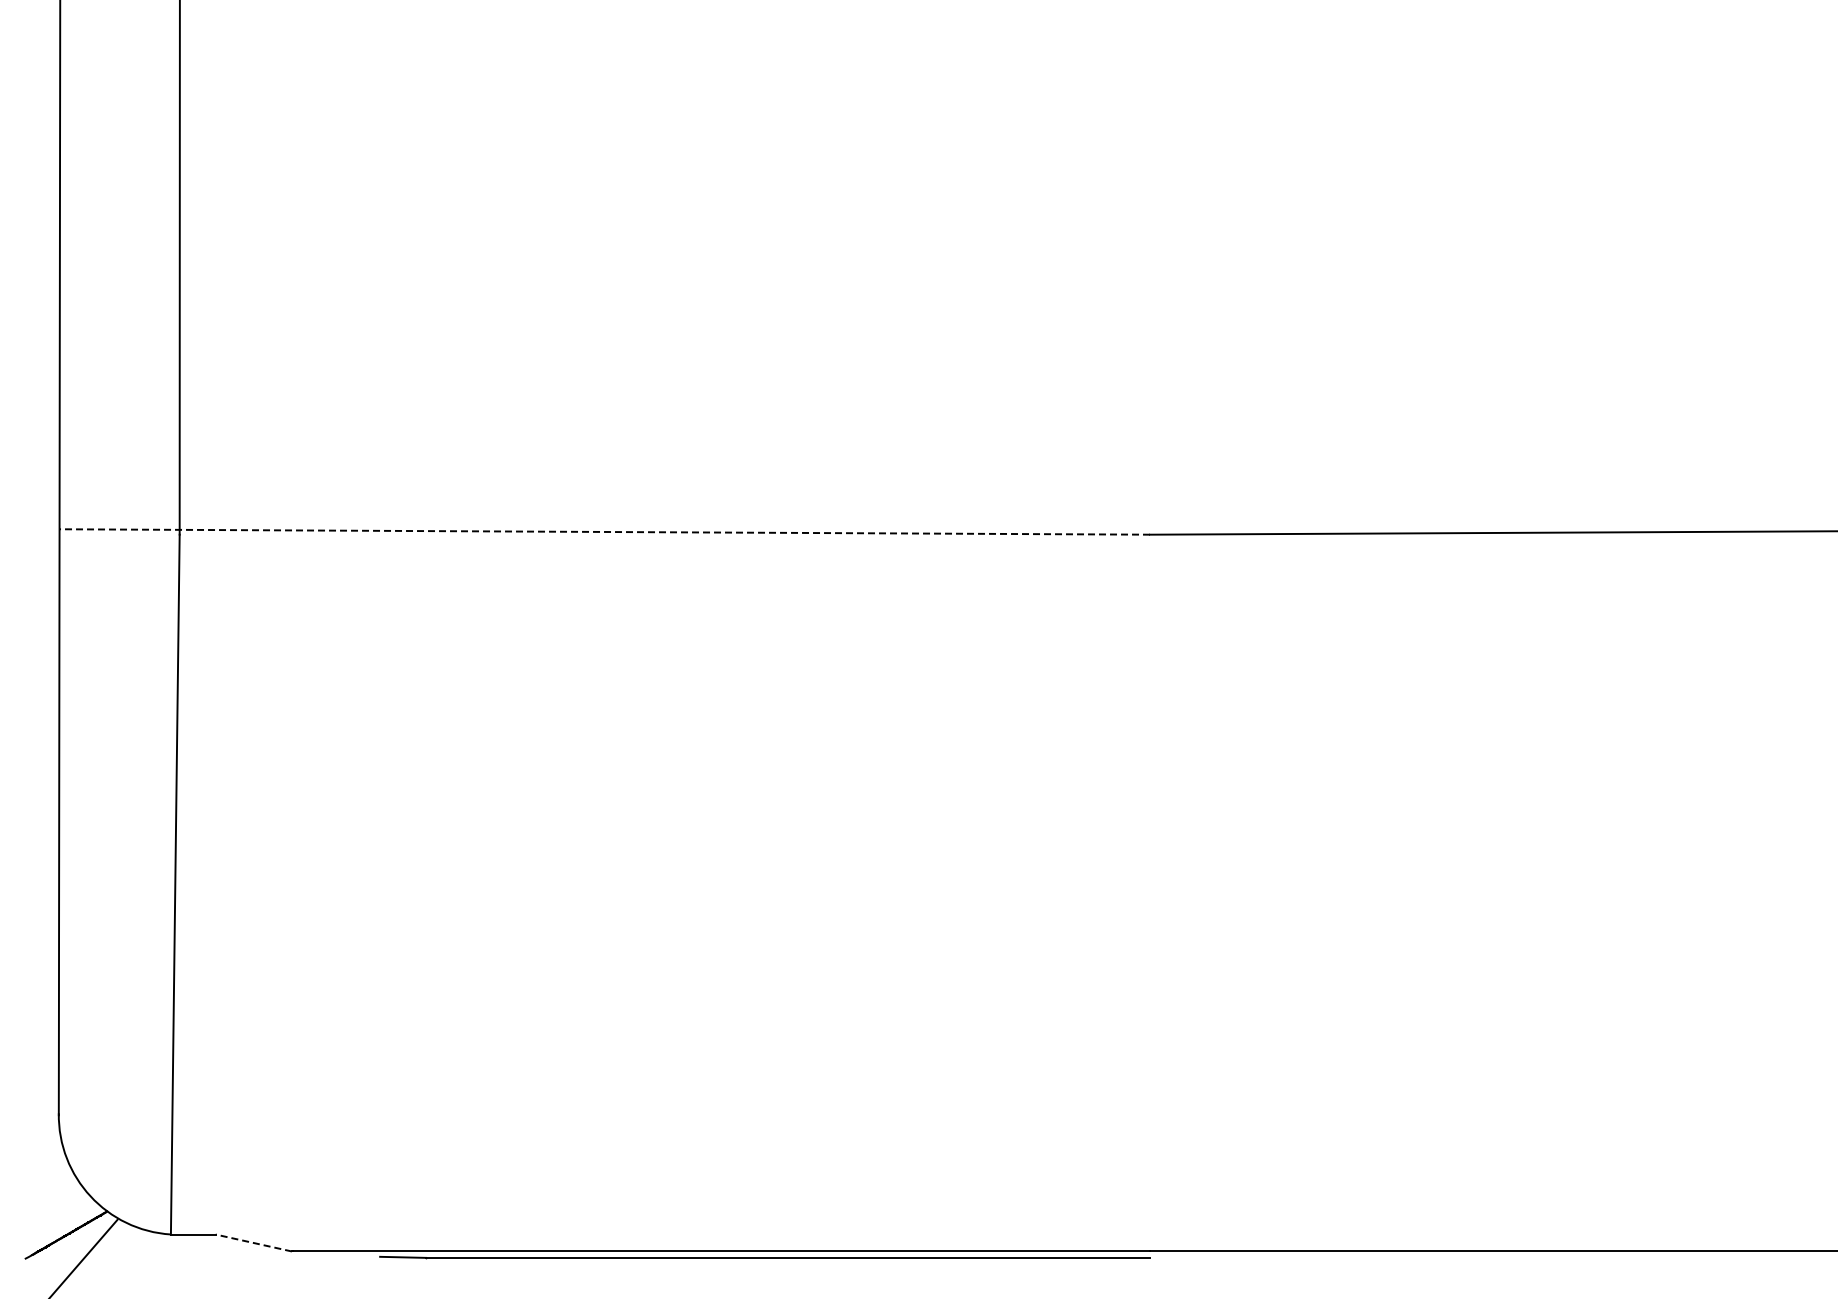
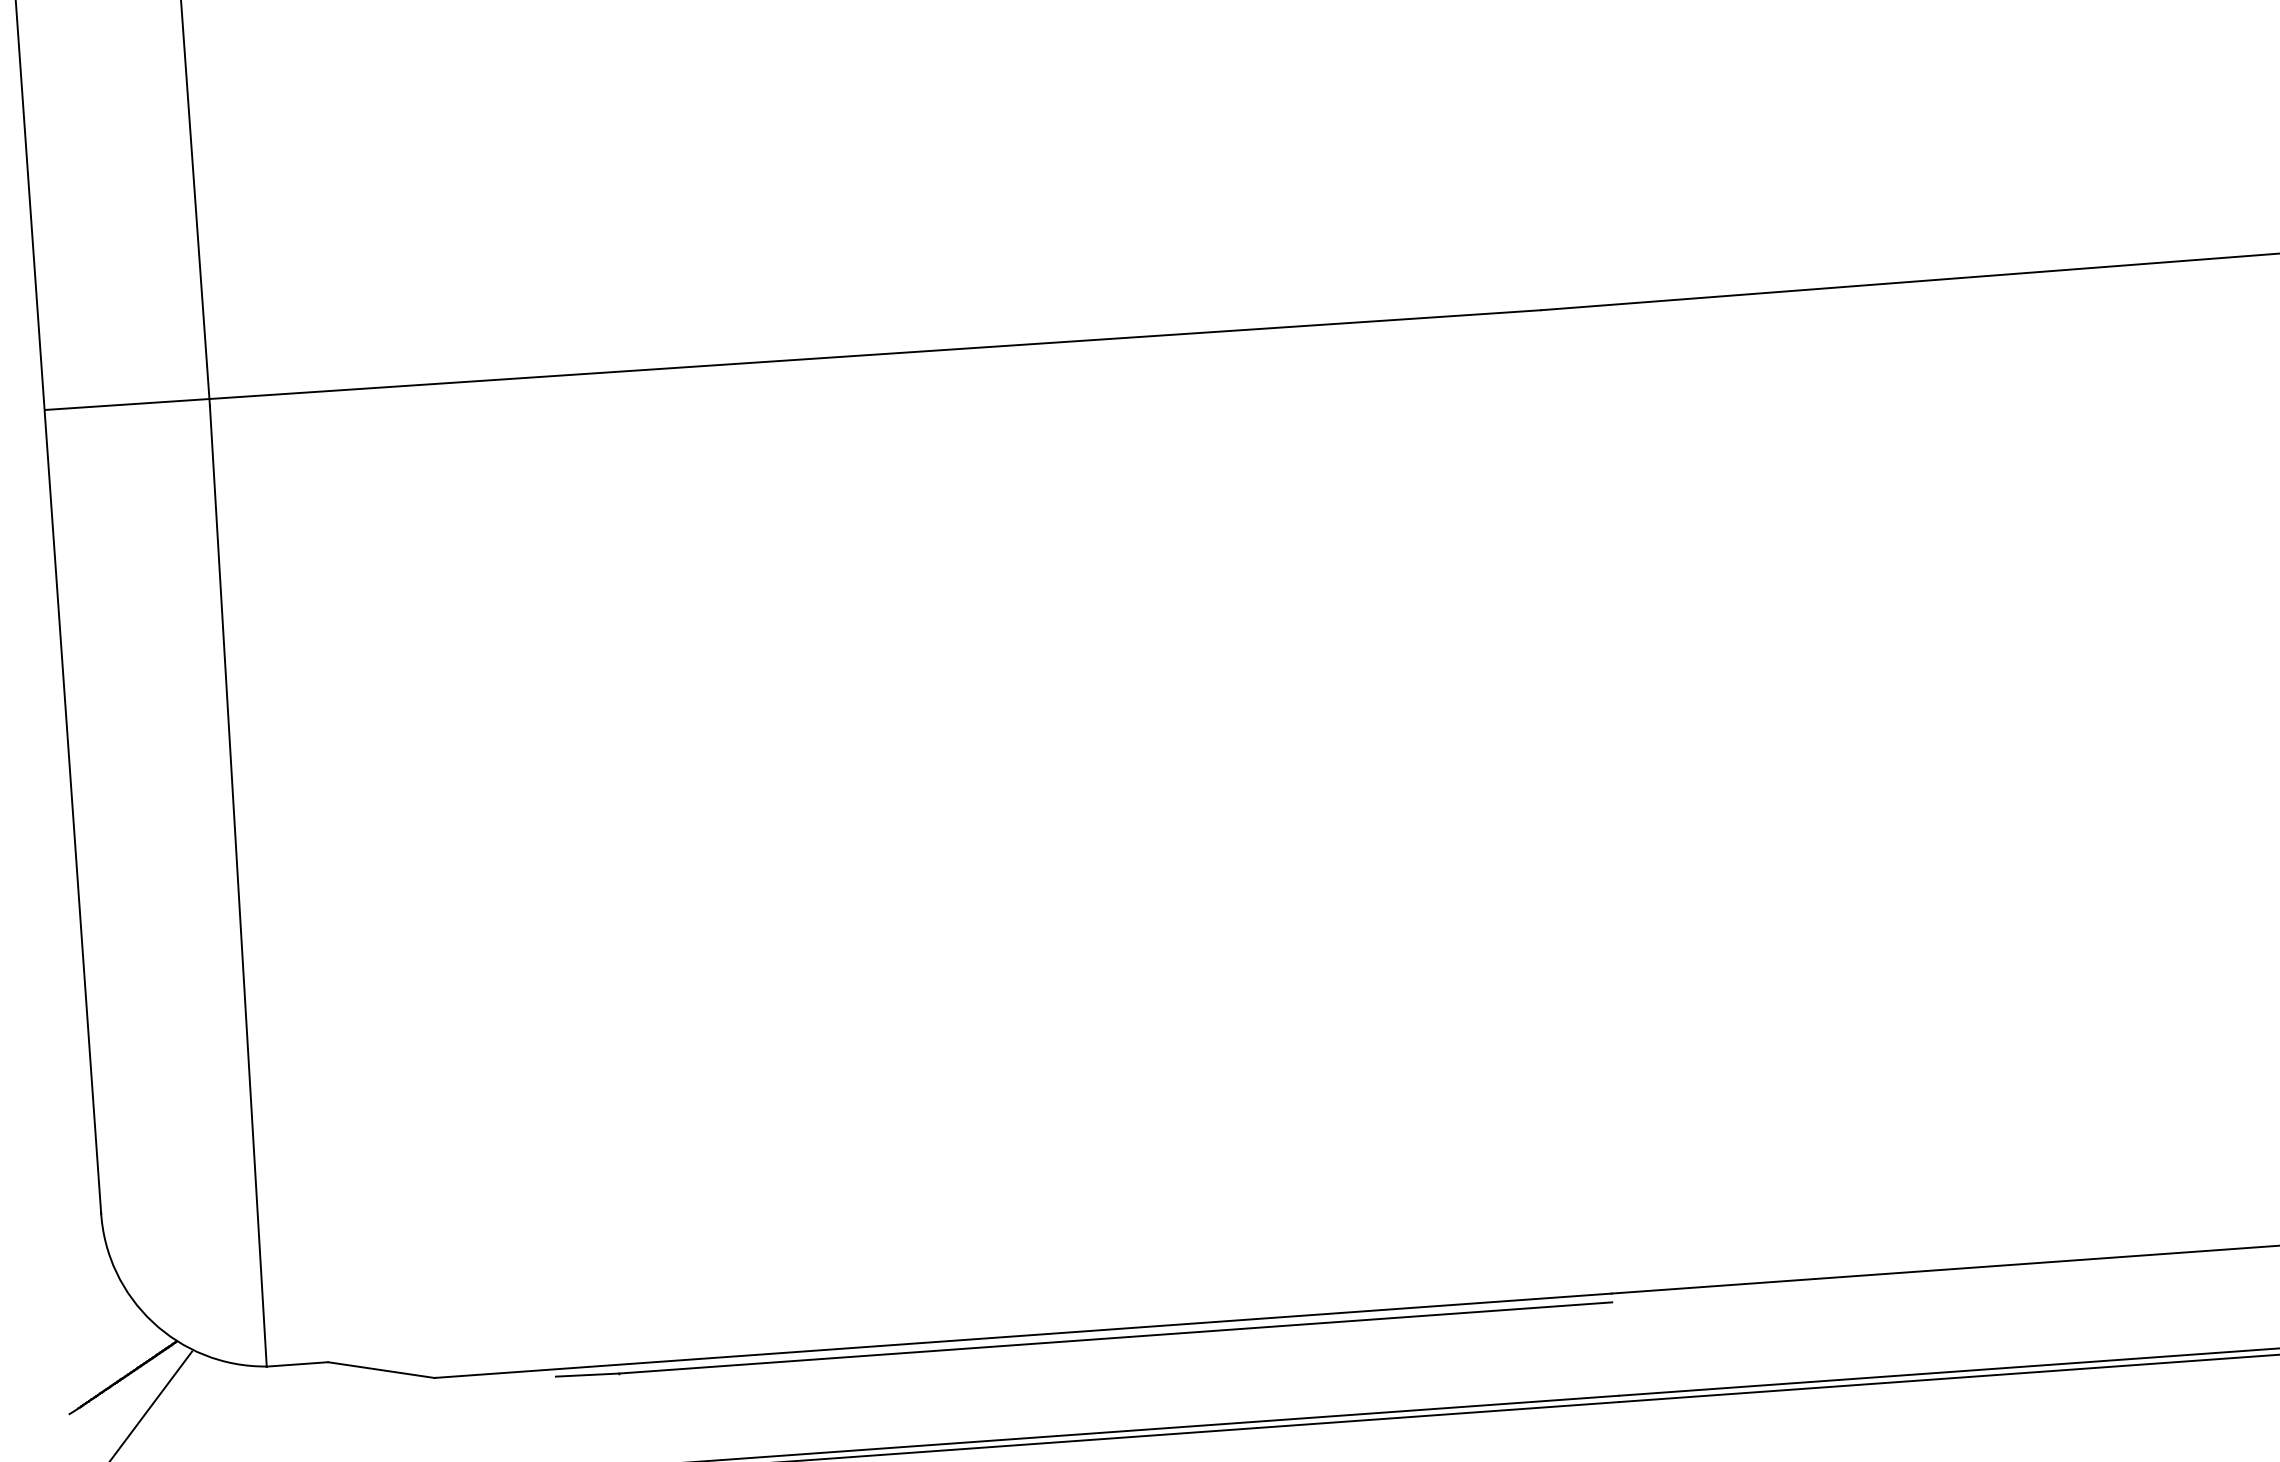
line: (604, 531) -> (792, 359), dashed -> solid
line: (253, 1242) -> (380, 1369), dashed -> solid

